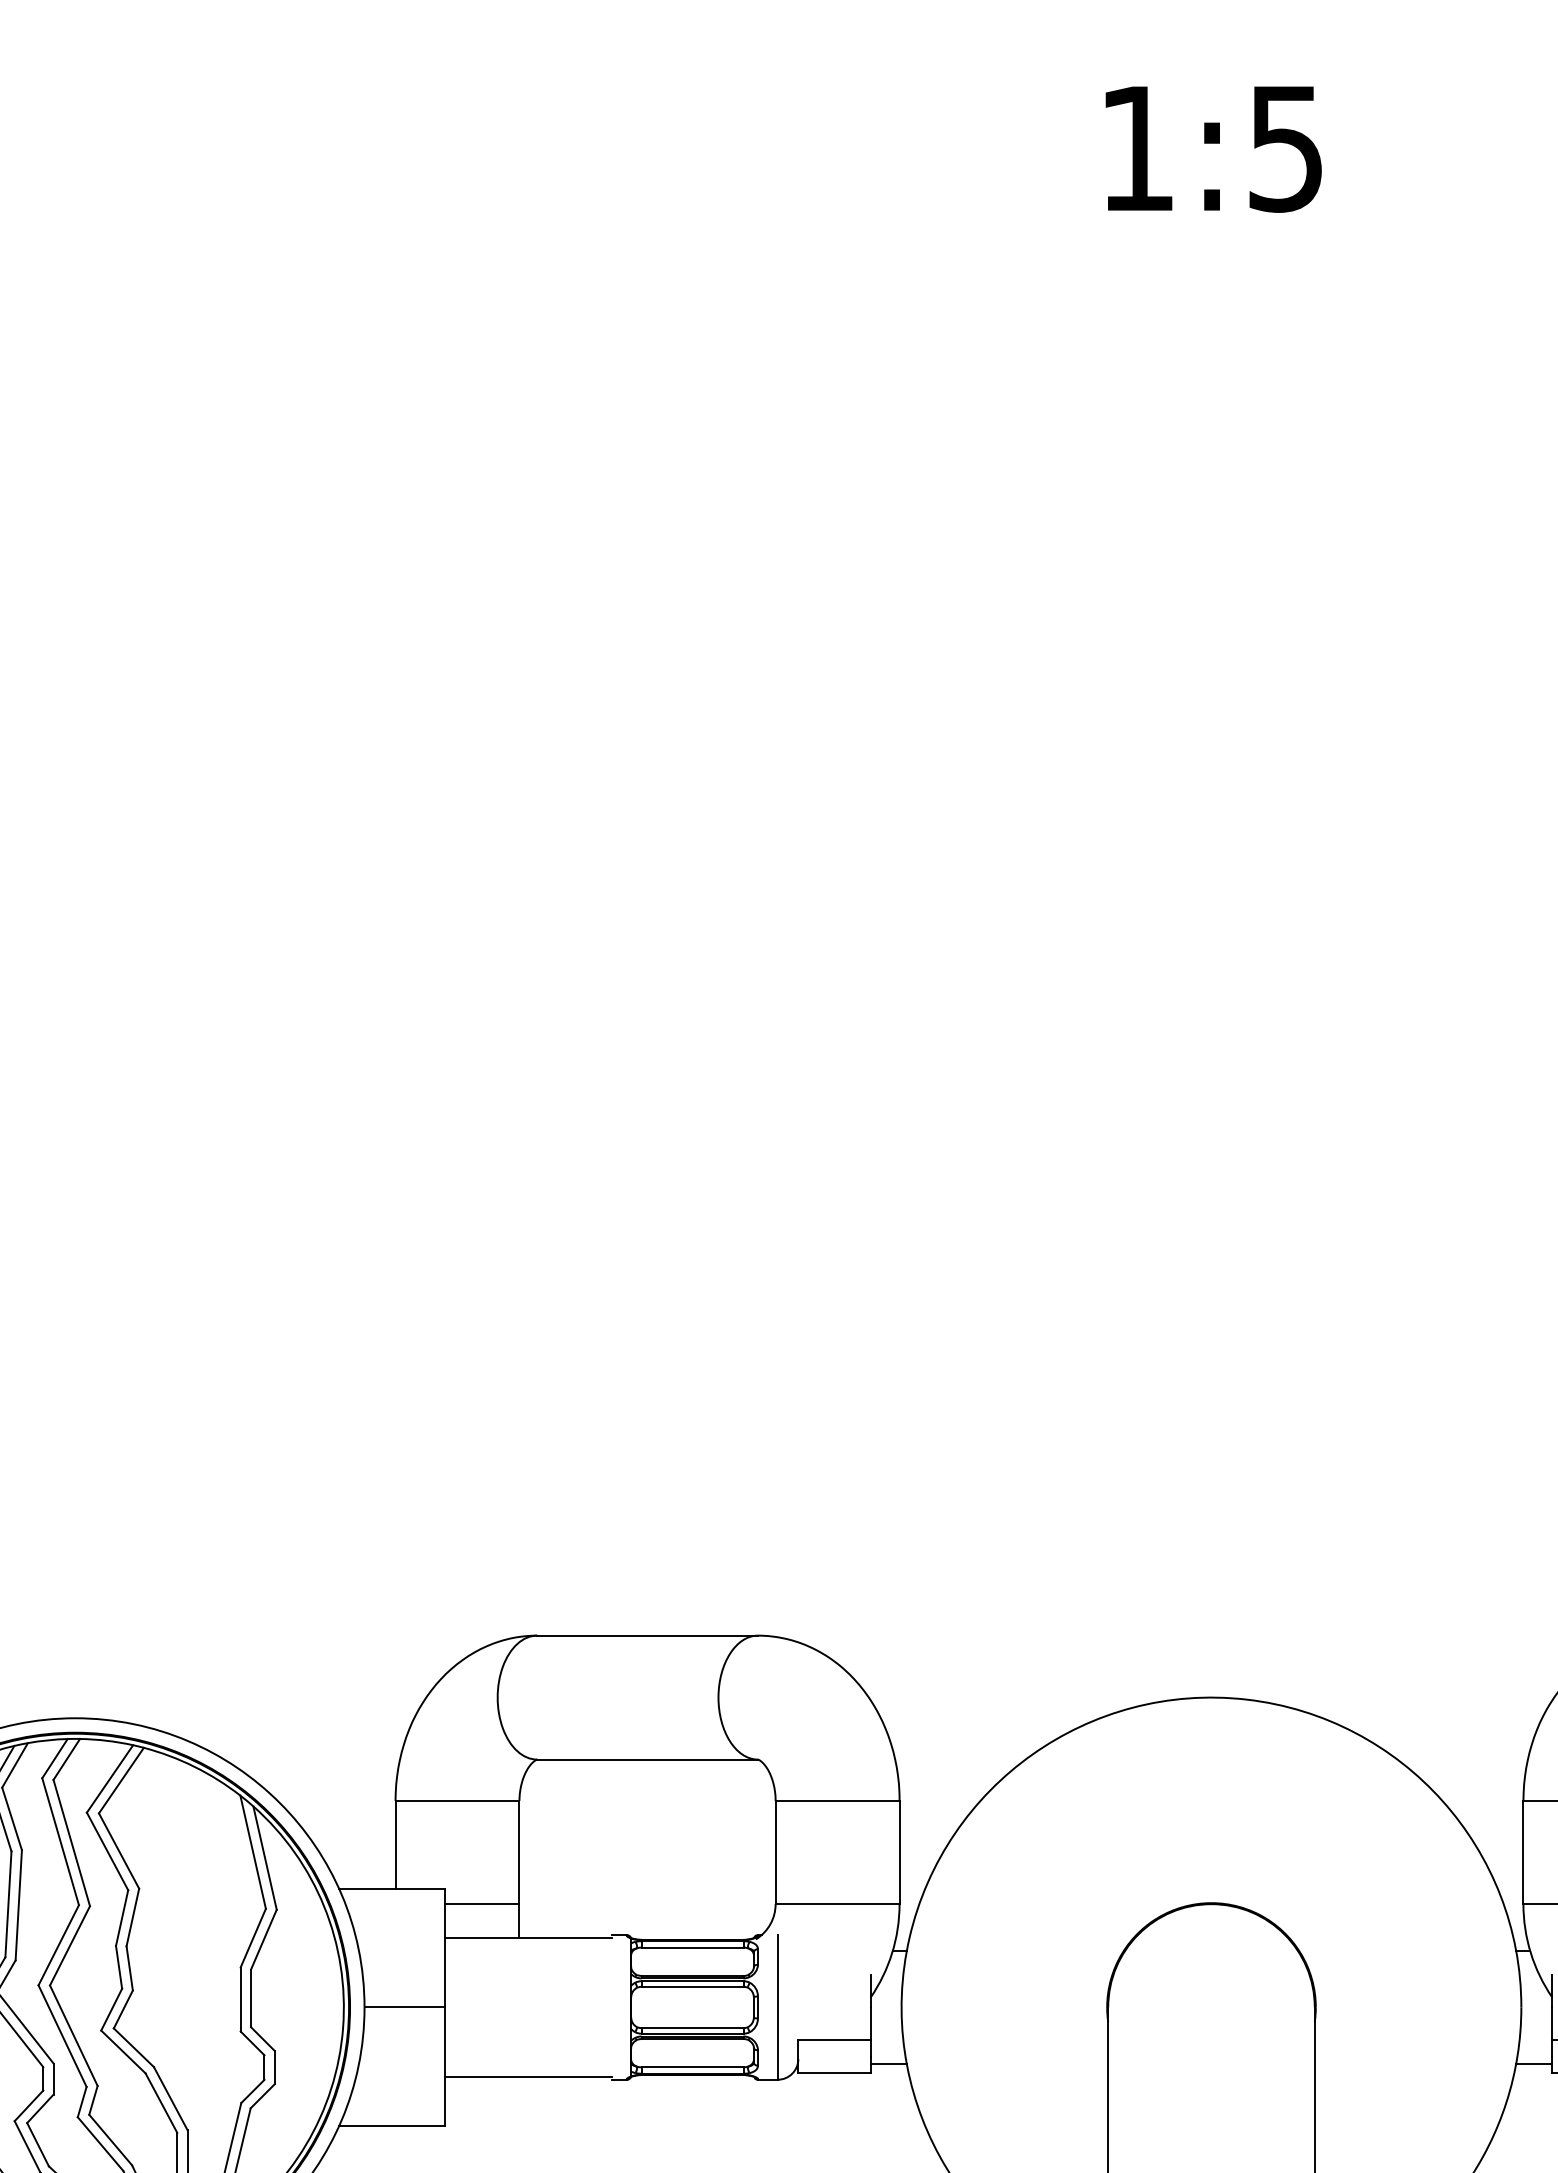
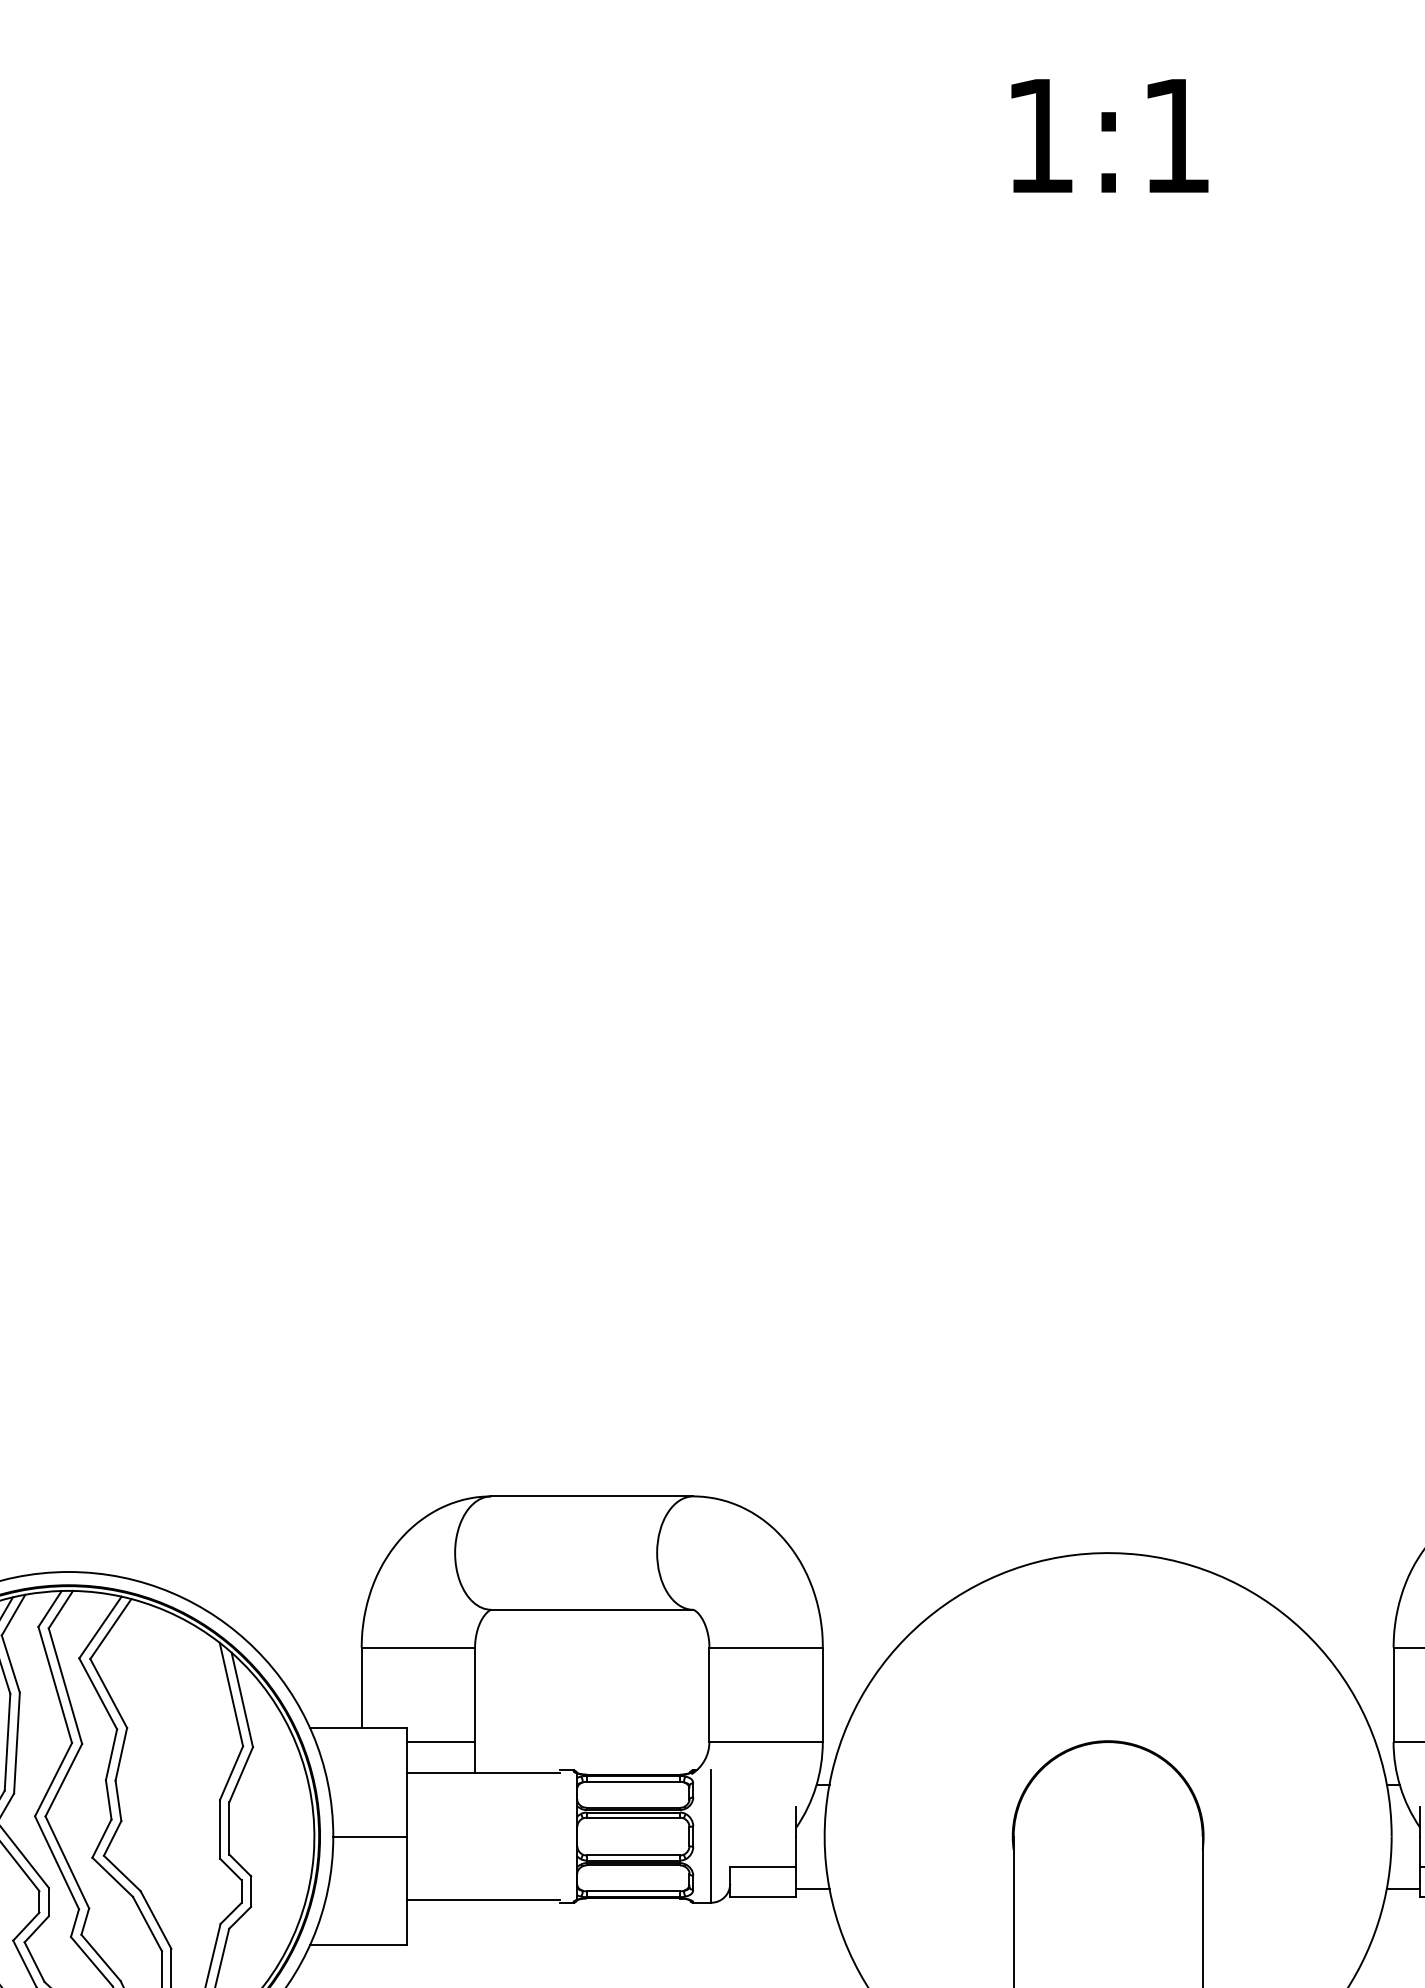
text: (1285, 149) -> (1175, 136), 1:5 -> 1:1

